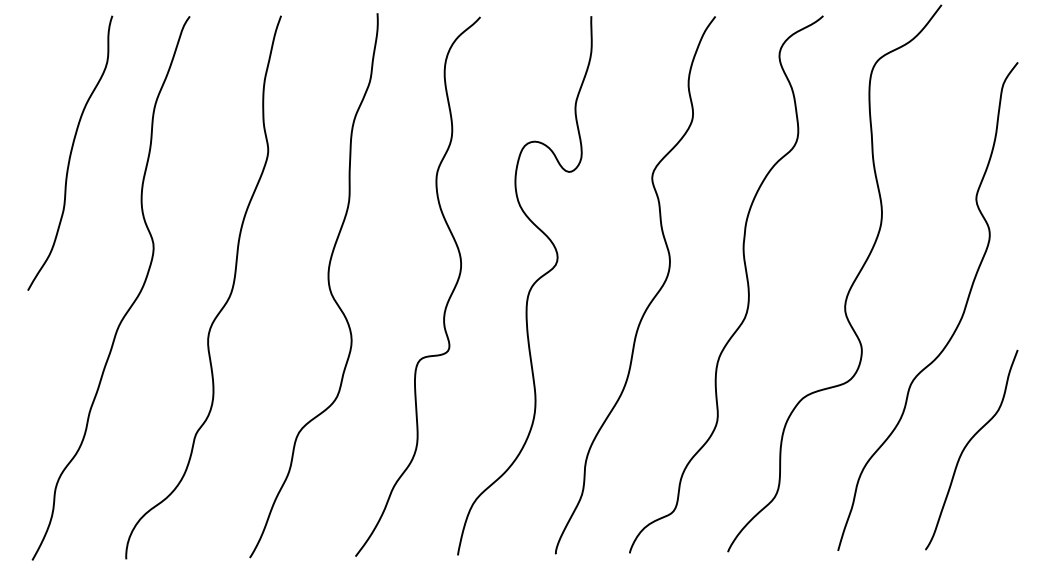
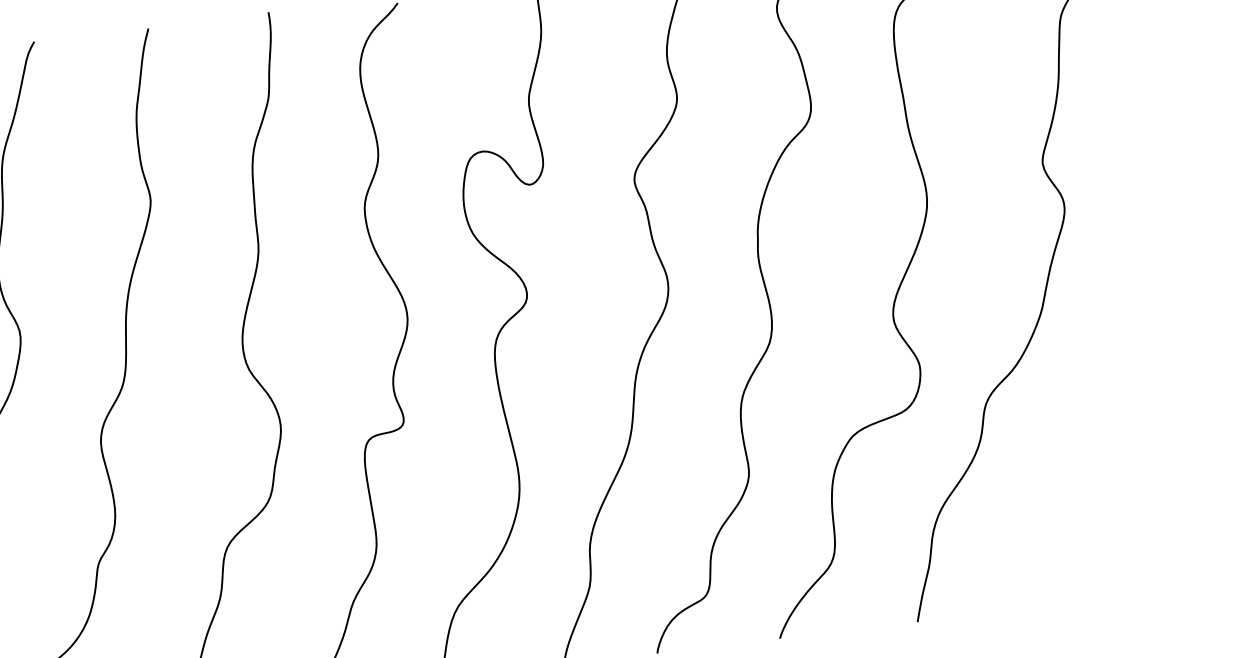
curve: (966, 447) -> (1064, 475), removed

